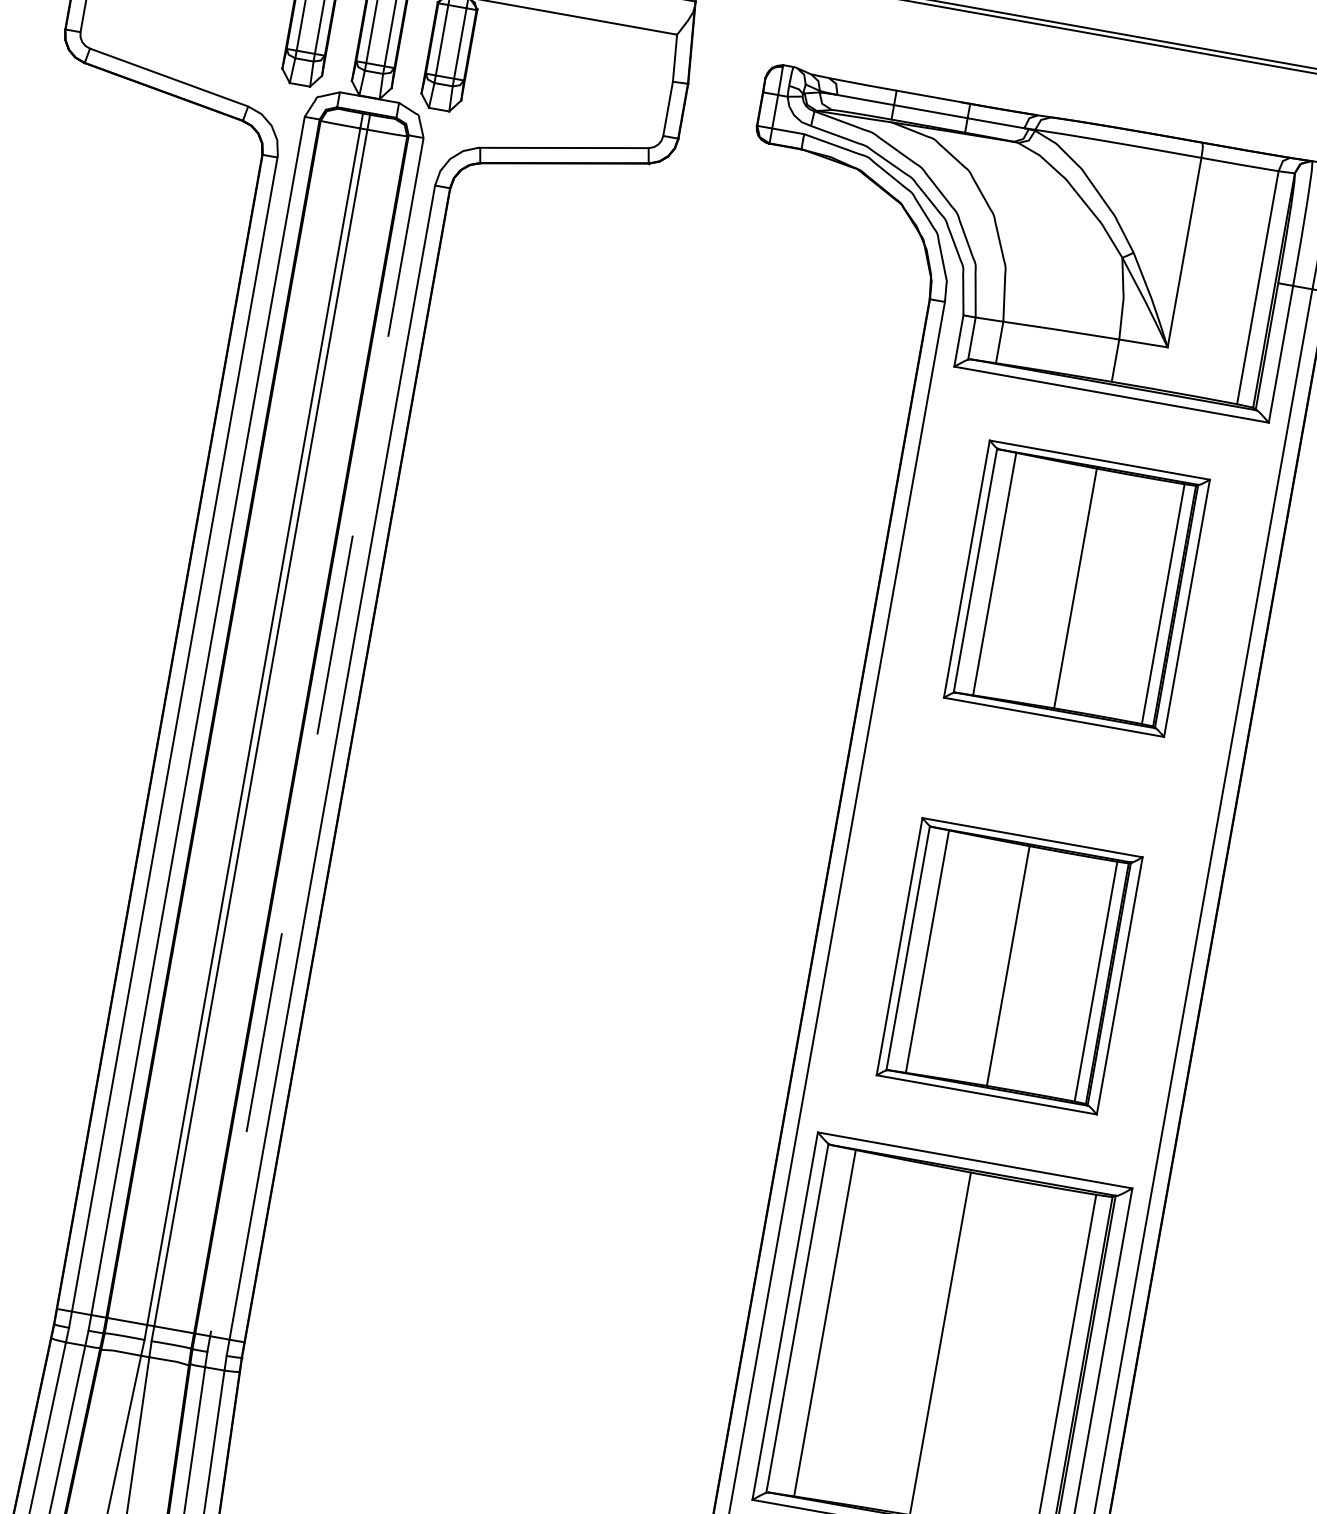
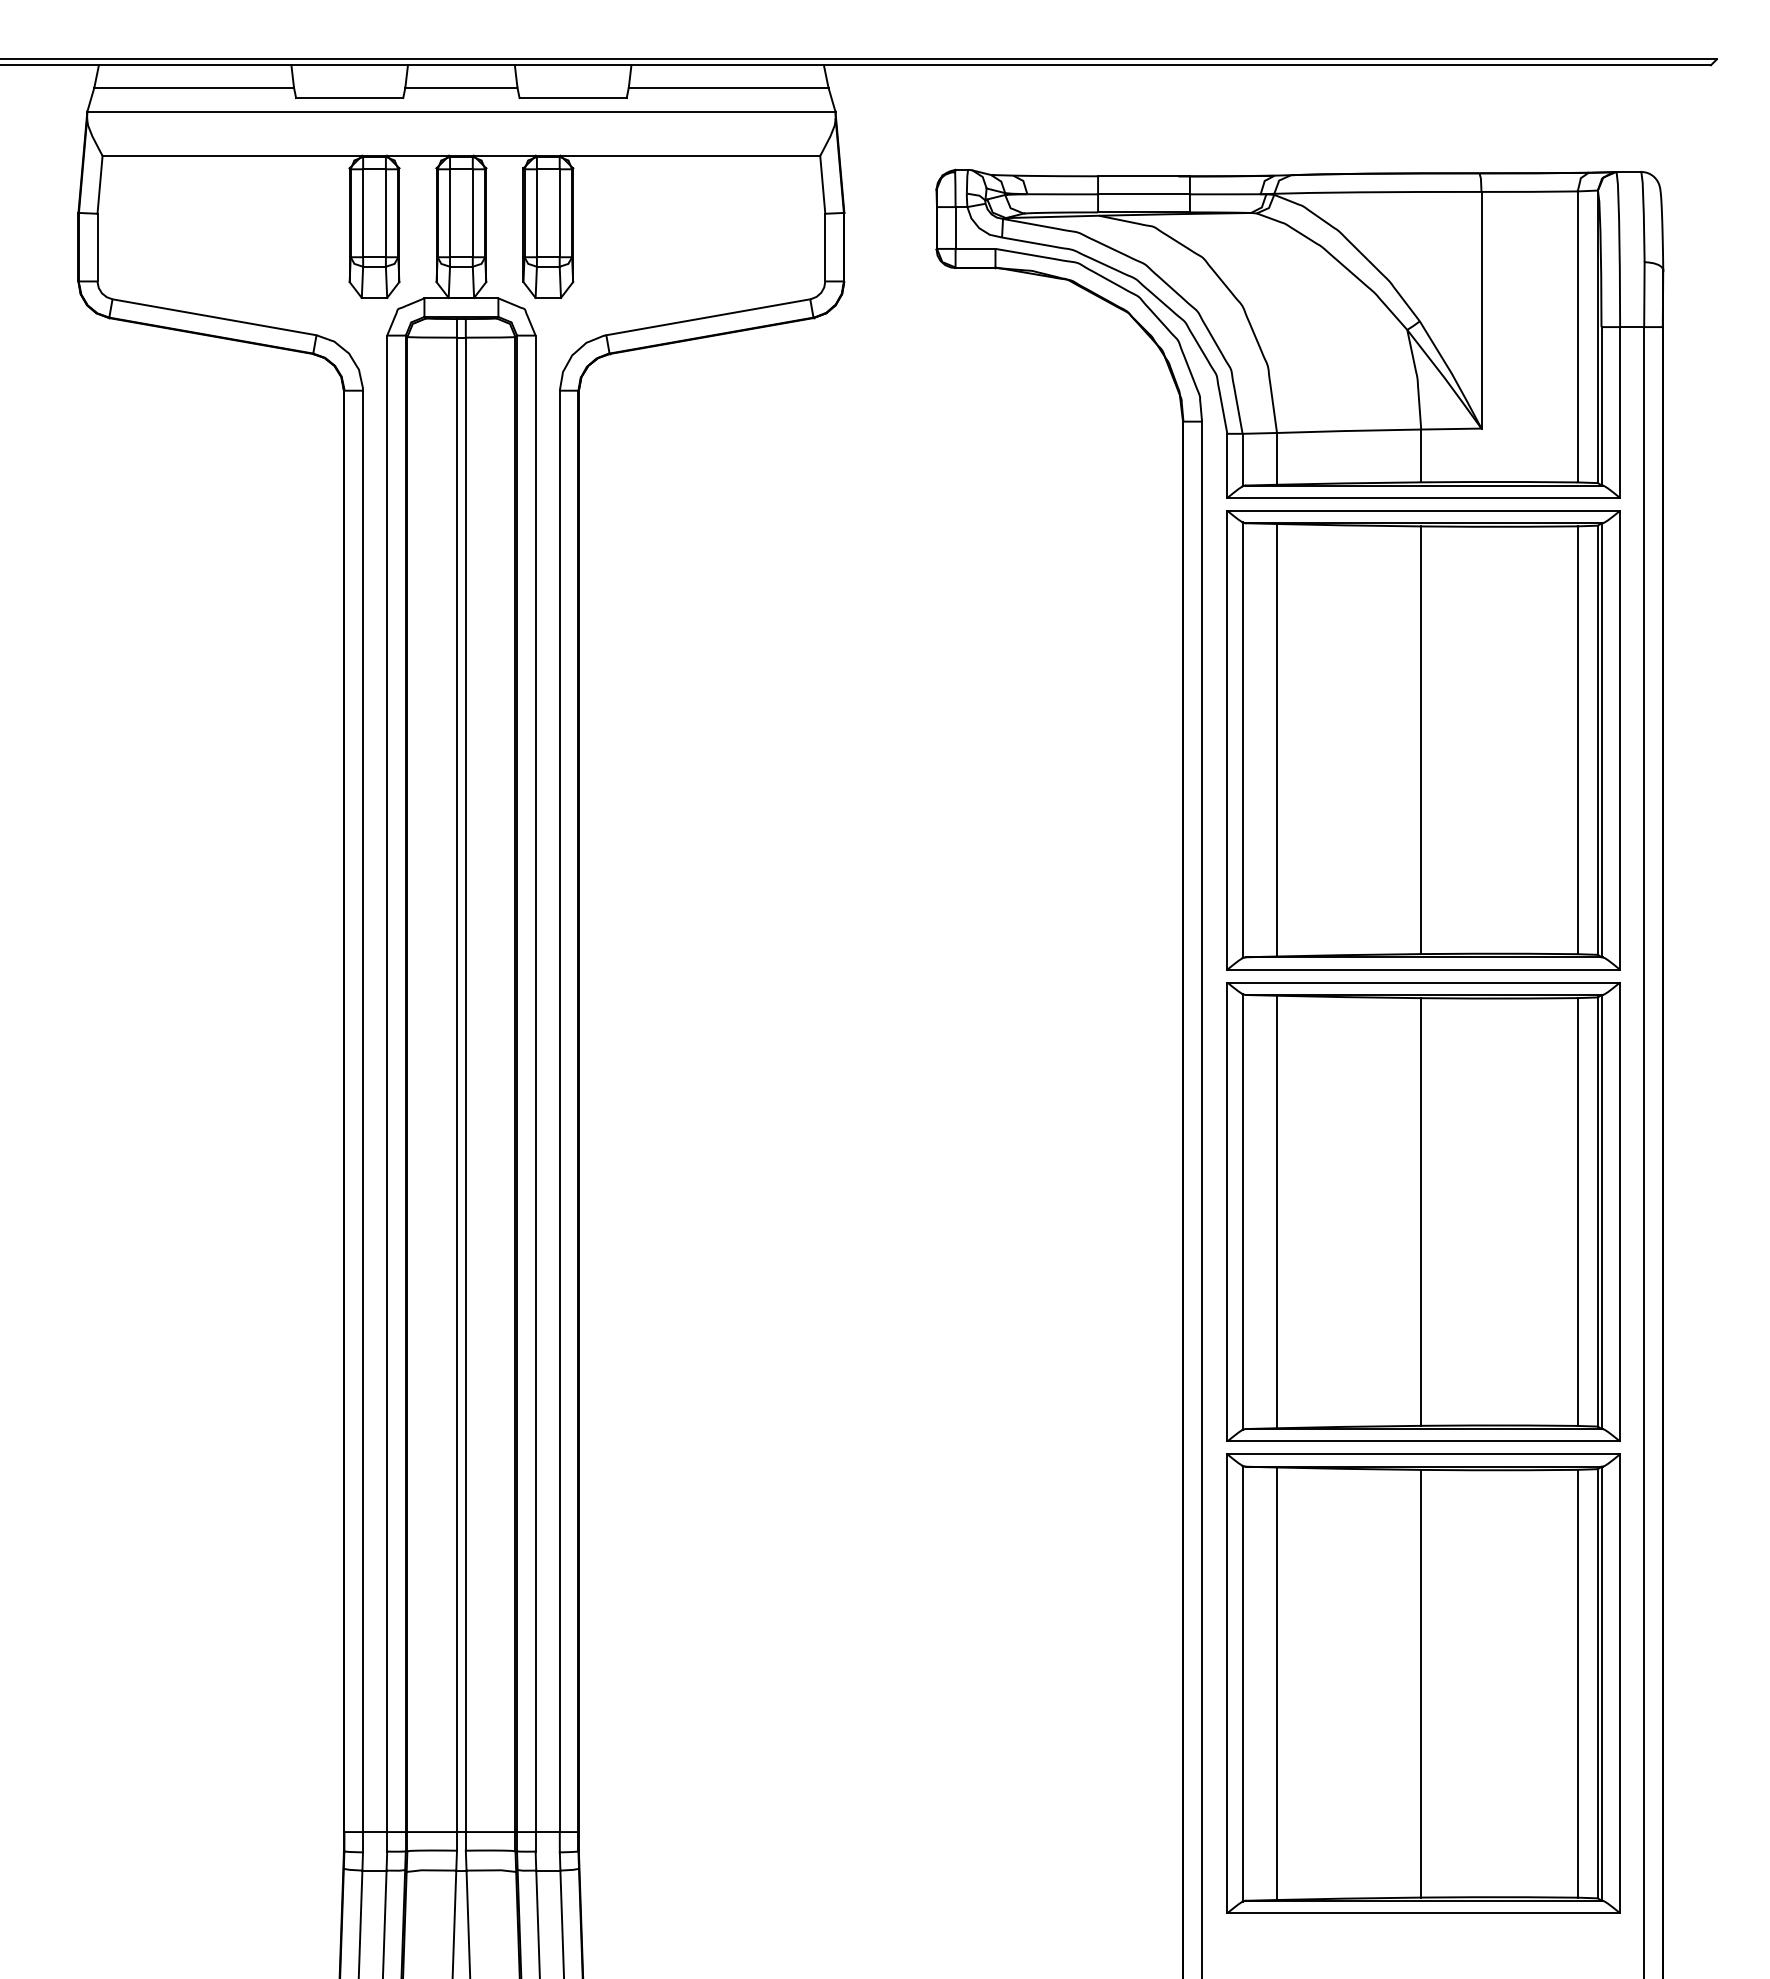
part: (1076, 588) -> (1423, 740), size x1.43
line: (316, 737) -> (535, 1084), dashed -> solid
part: (1009, 965) -> (1423, 1211), size x1.43

